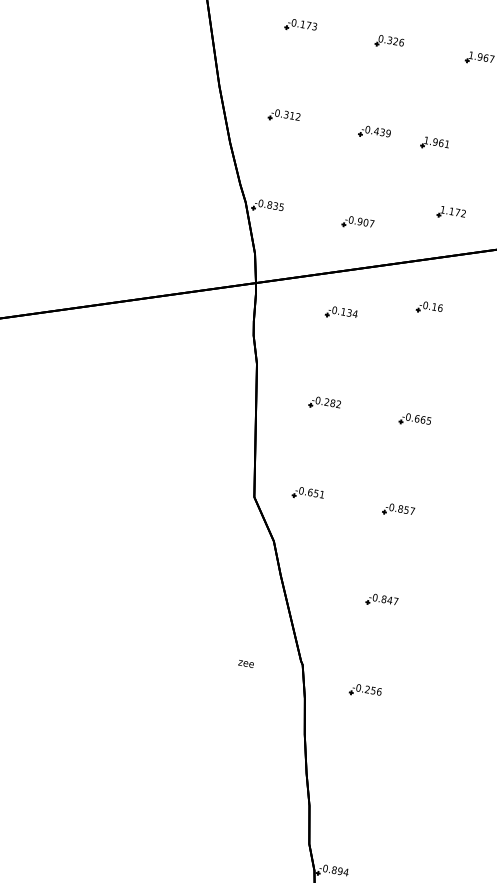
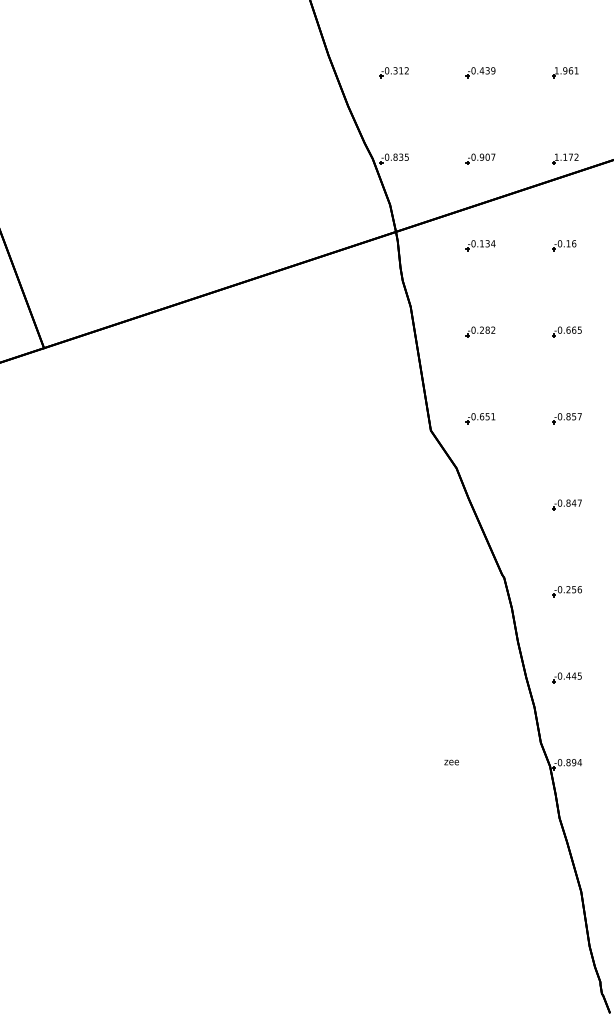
part: (435, 143) -> (565, 72), moved
part: (451, 212) -> (565, 158), moved
part: (430, 308) -> (564, 245), moved
text: (245, 663) -> (451, 762), moved
part: (348, 780) -> (566, 677), added

